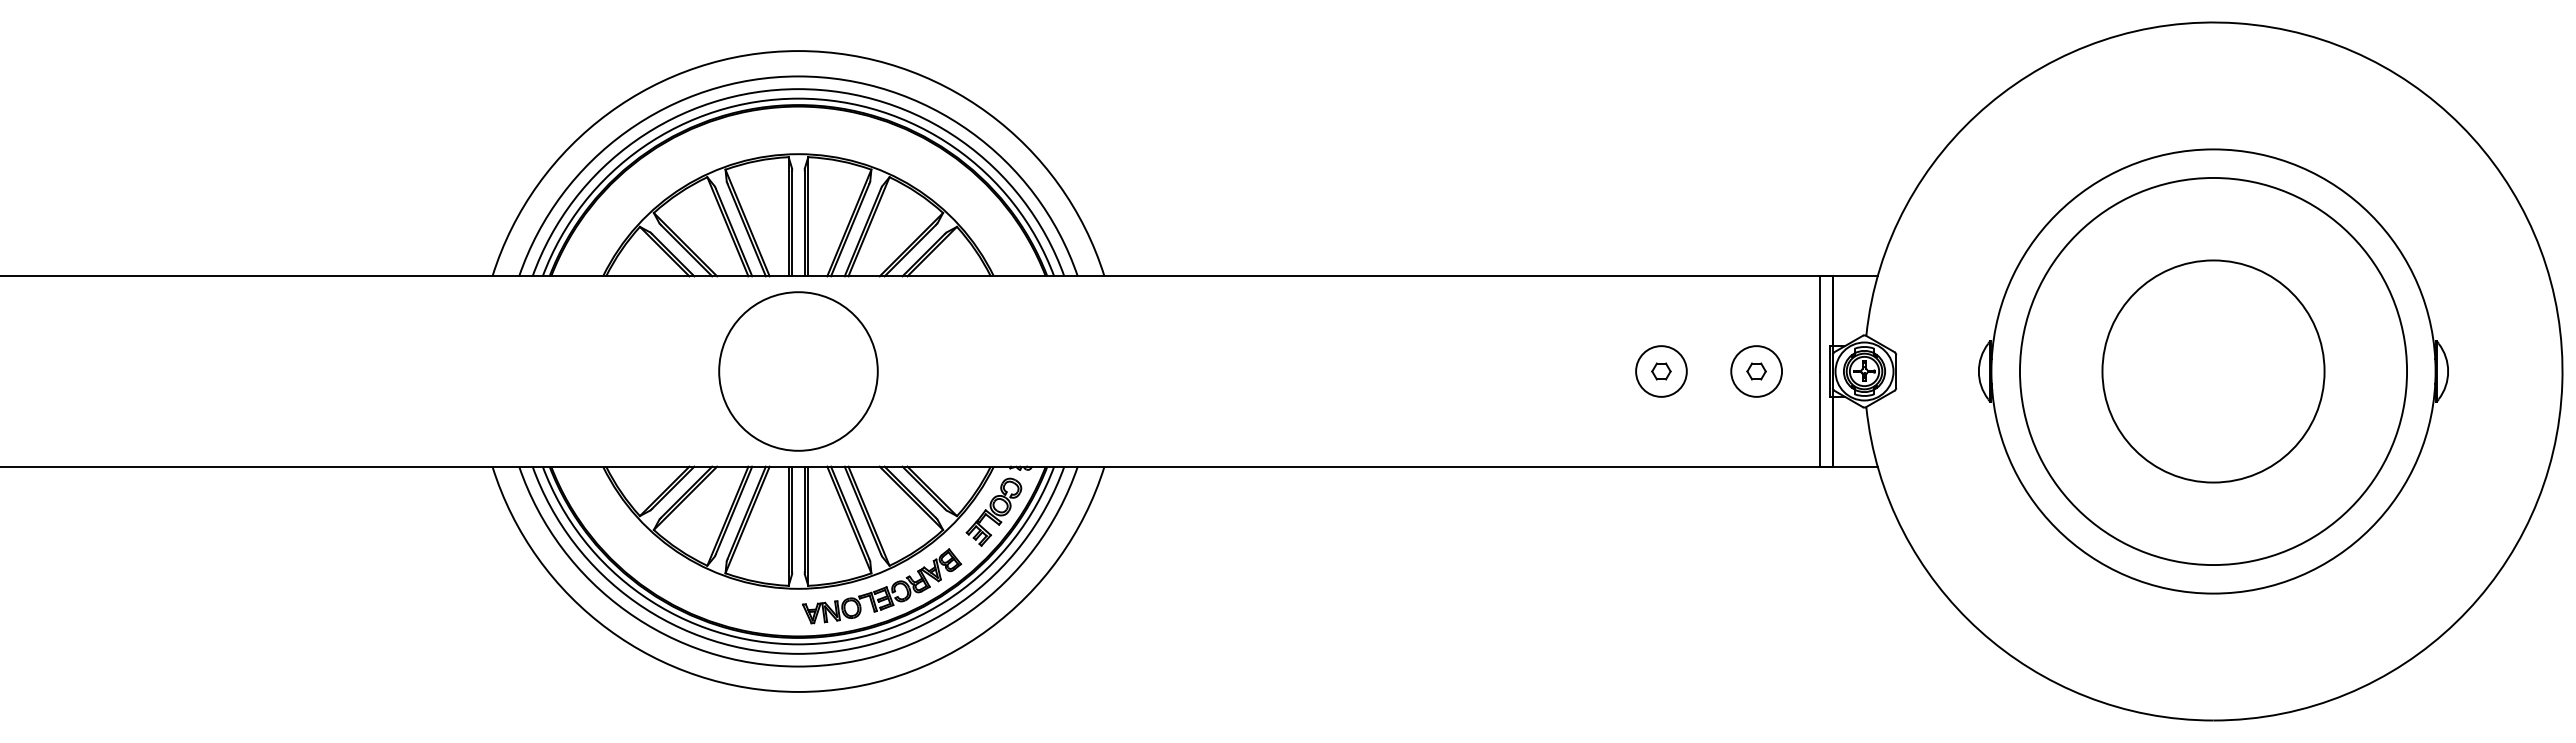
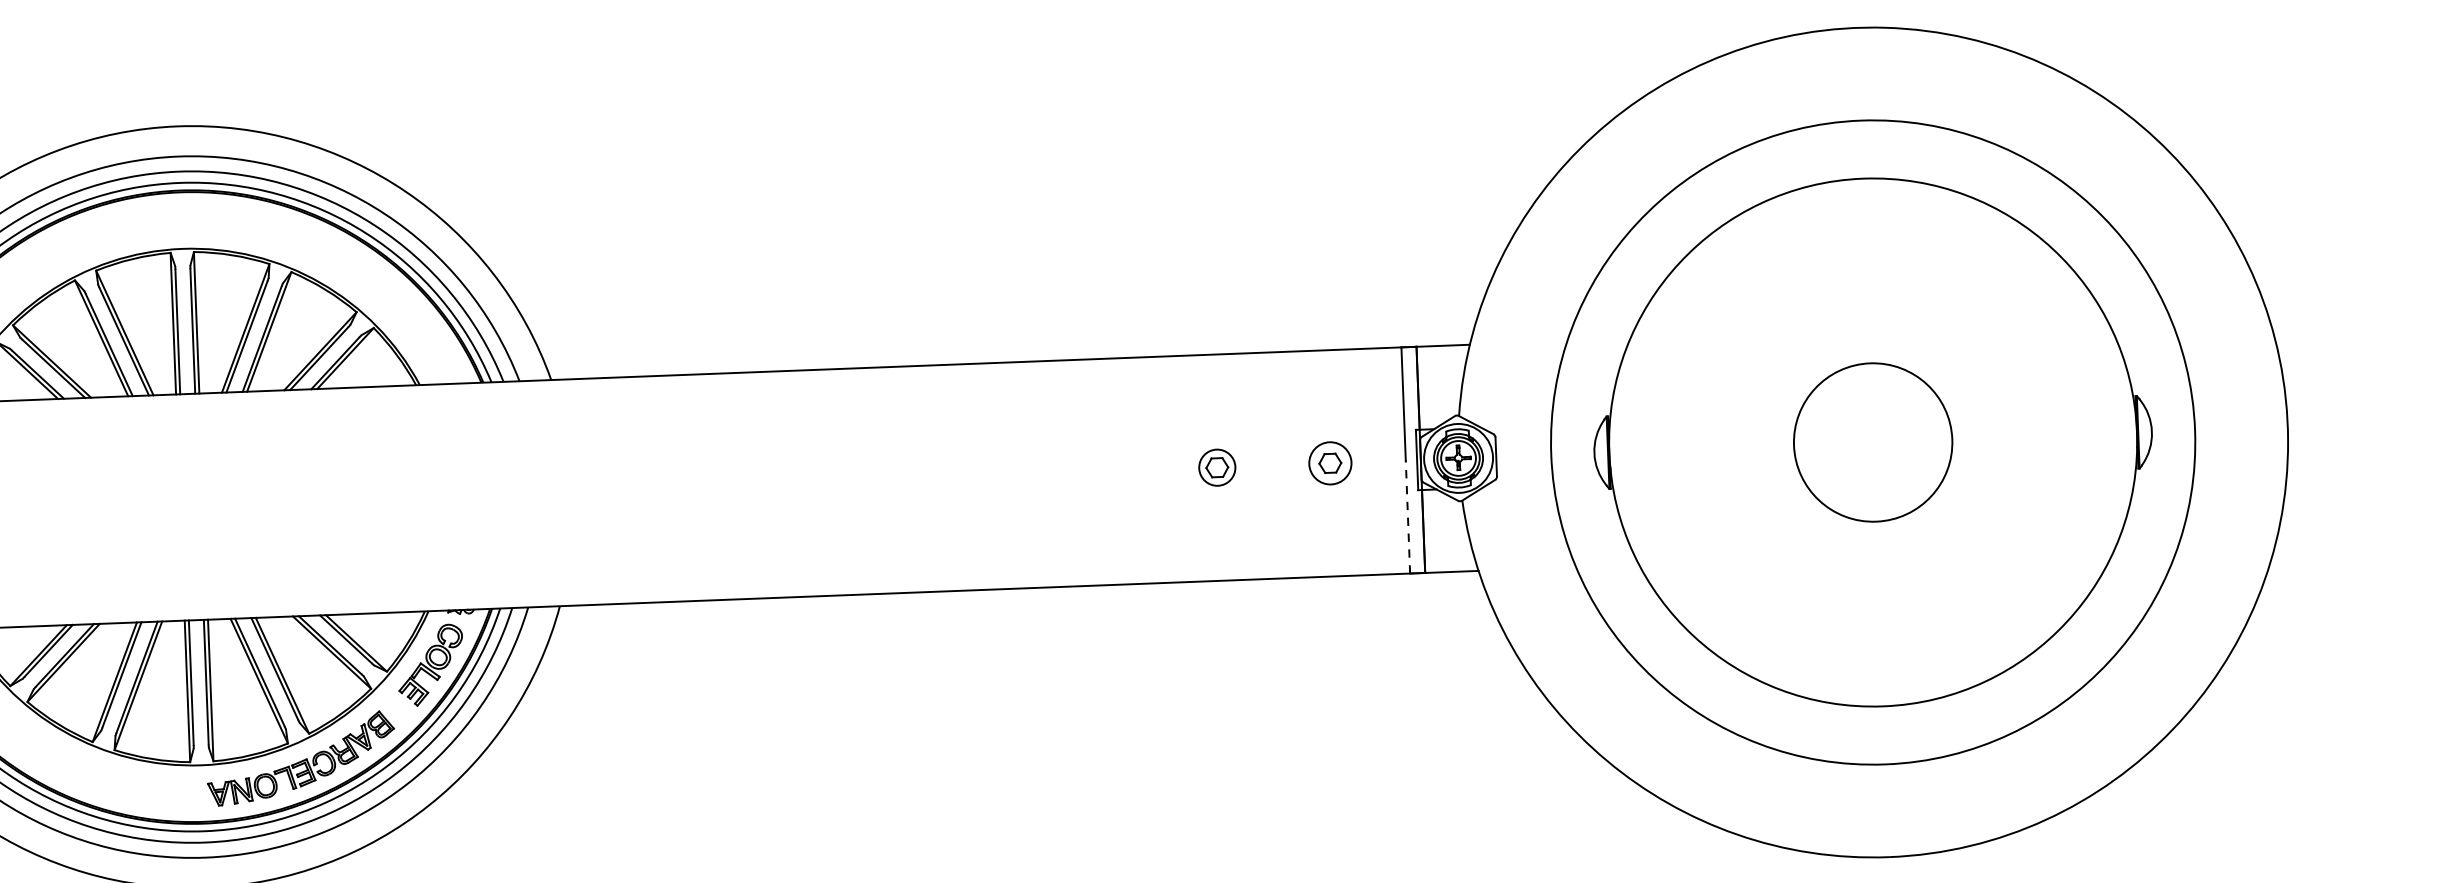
circle: (798, 371) -> (192, 507), removed
circle: (1661, 371) -> (1217, 467), size x0.6
circle: (1756, 371) -> (1330, 463), size x0.7
circle: (2213, 371) -> (1873, 442), size x0.6
circle: (2213, 371) -> (1873, 442), size x1.4
line: (1820, 419) -> (1408, 517), solid -> dashed

